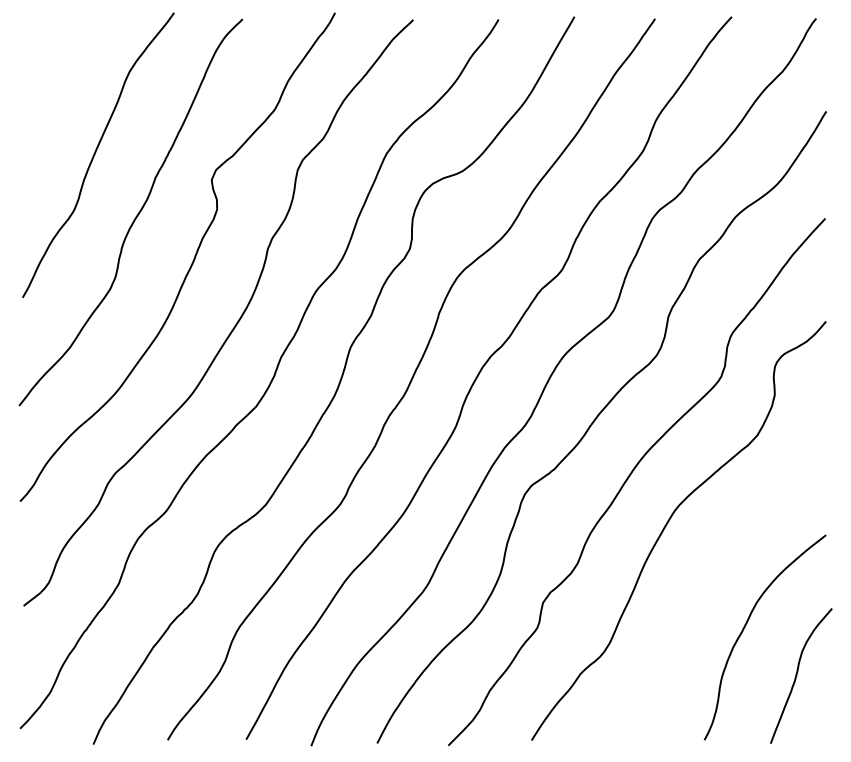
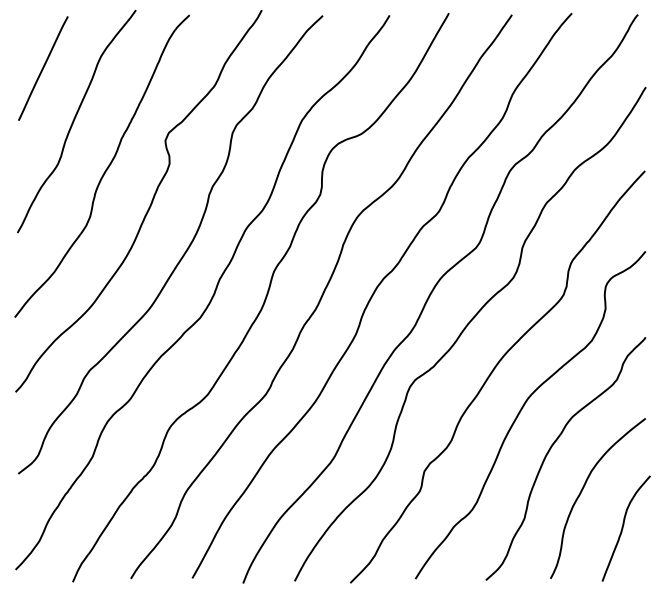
line: (55, 87) -> (43, 68), added
curve: (704, 576) -> (550, 450), added

